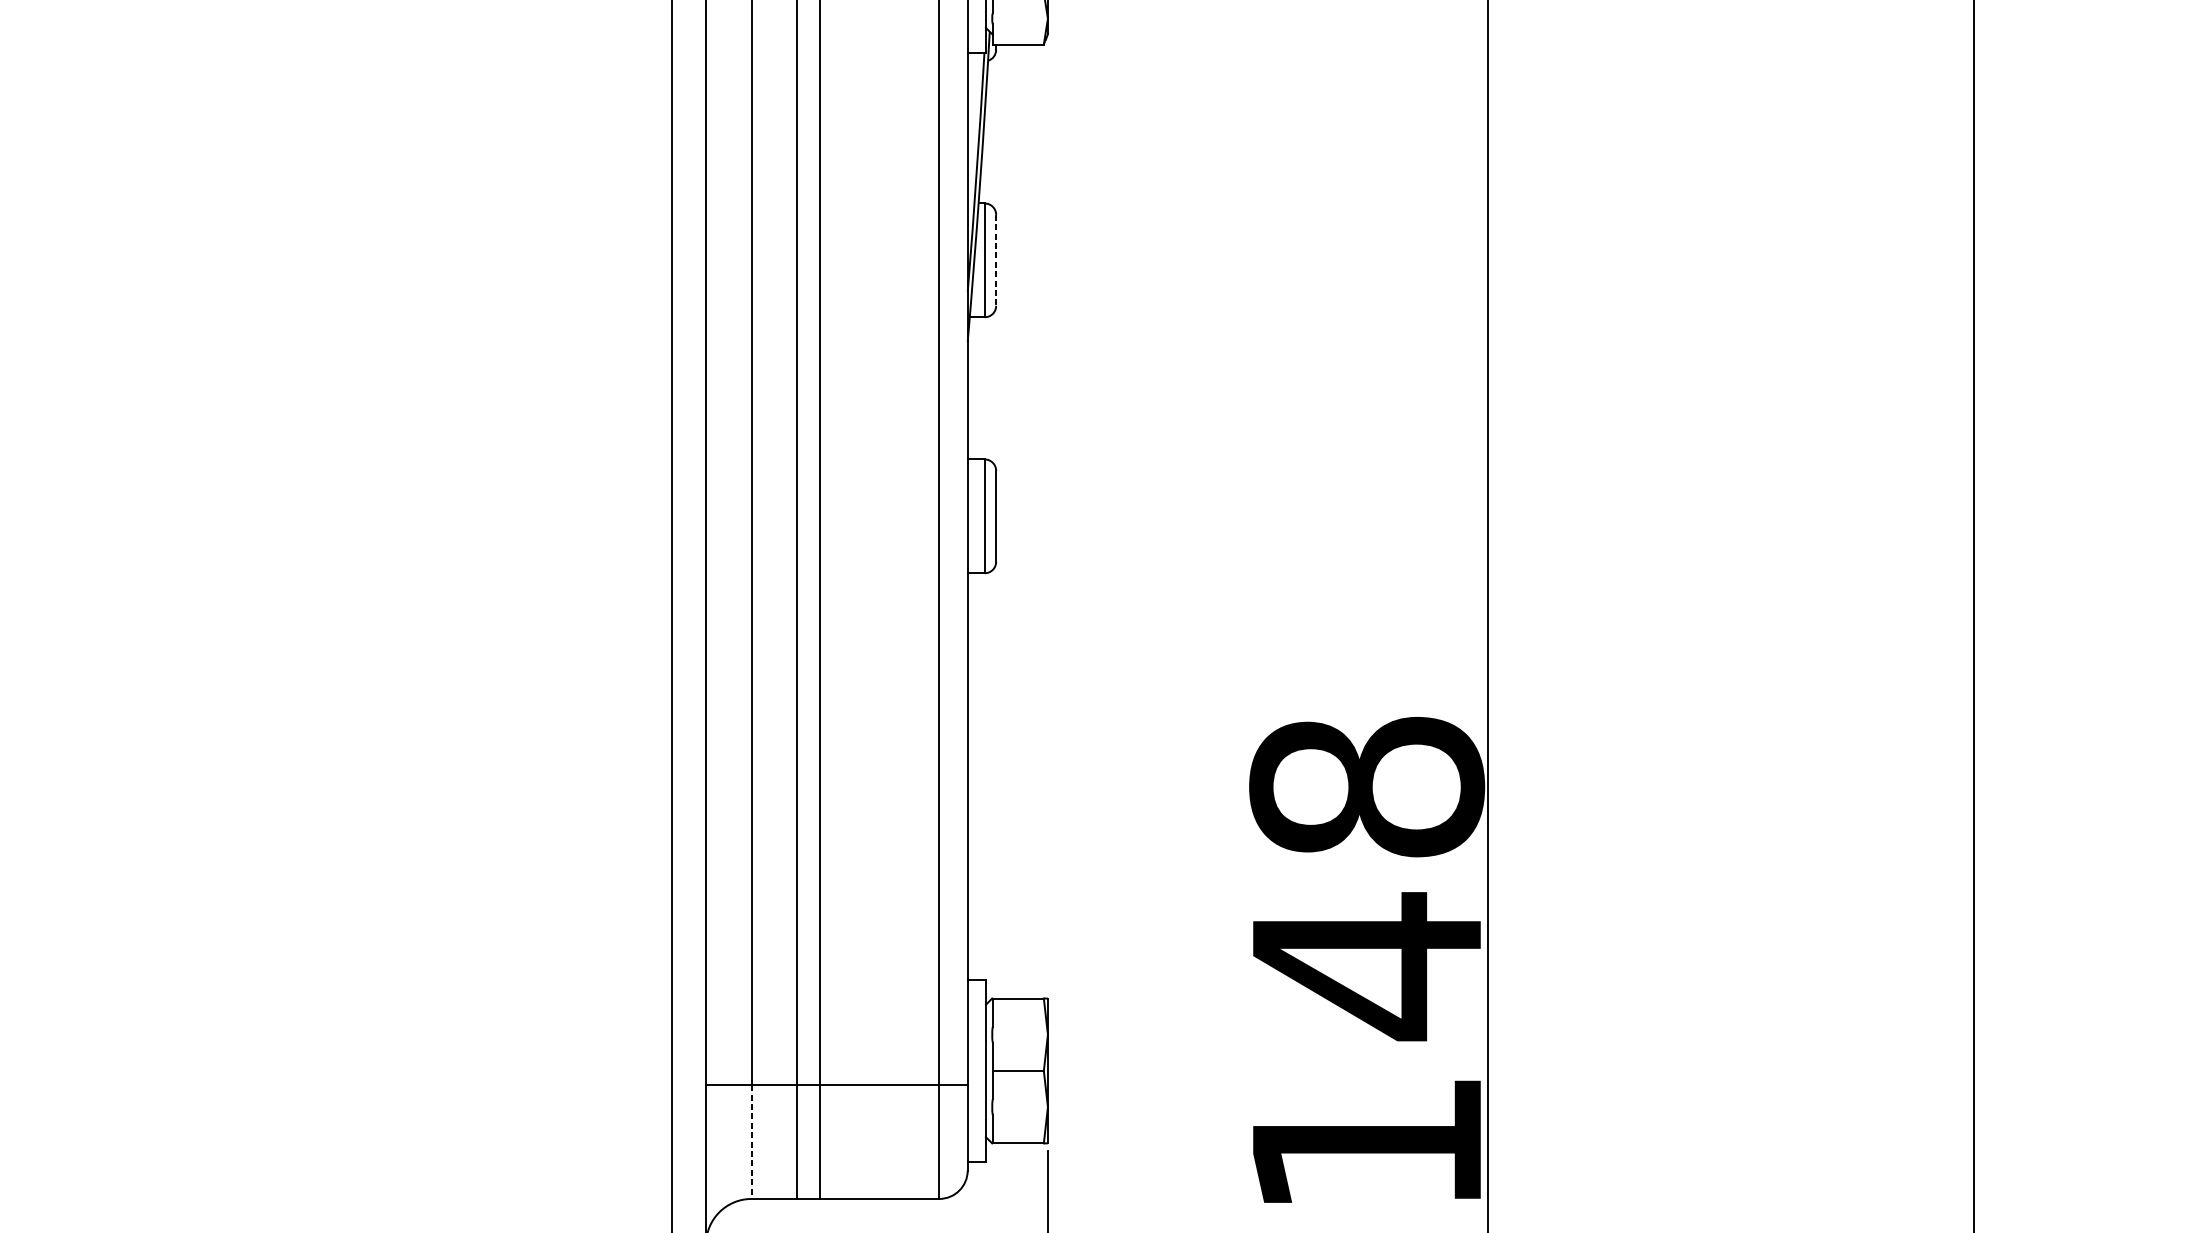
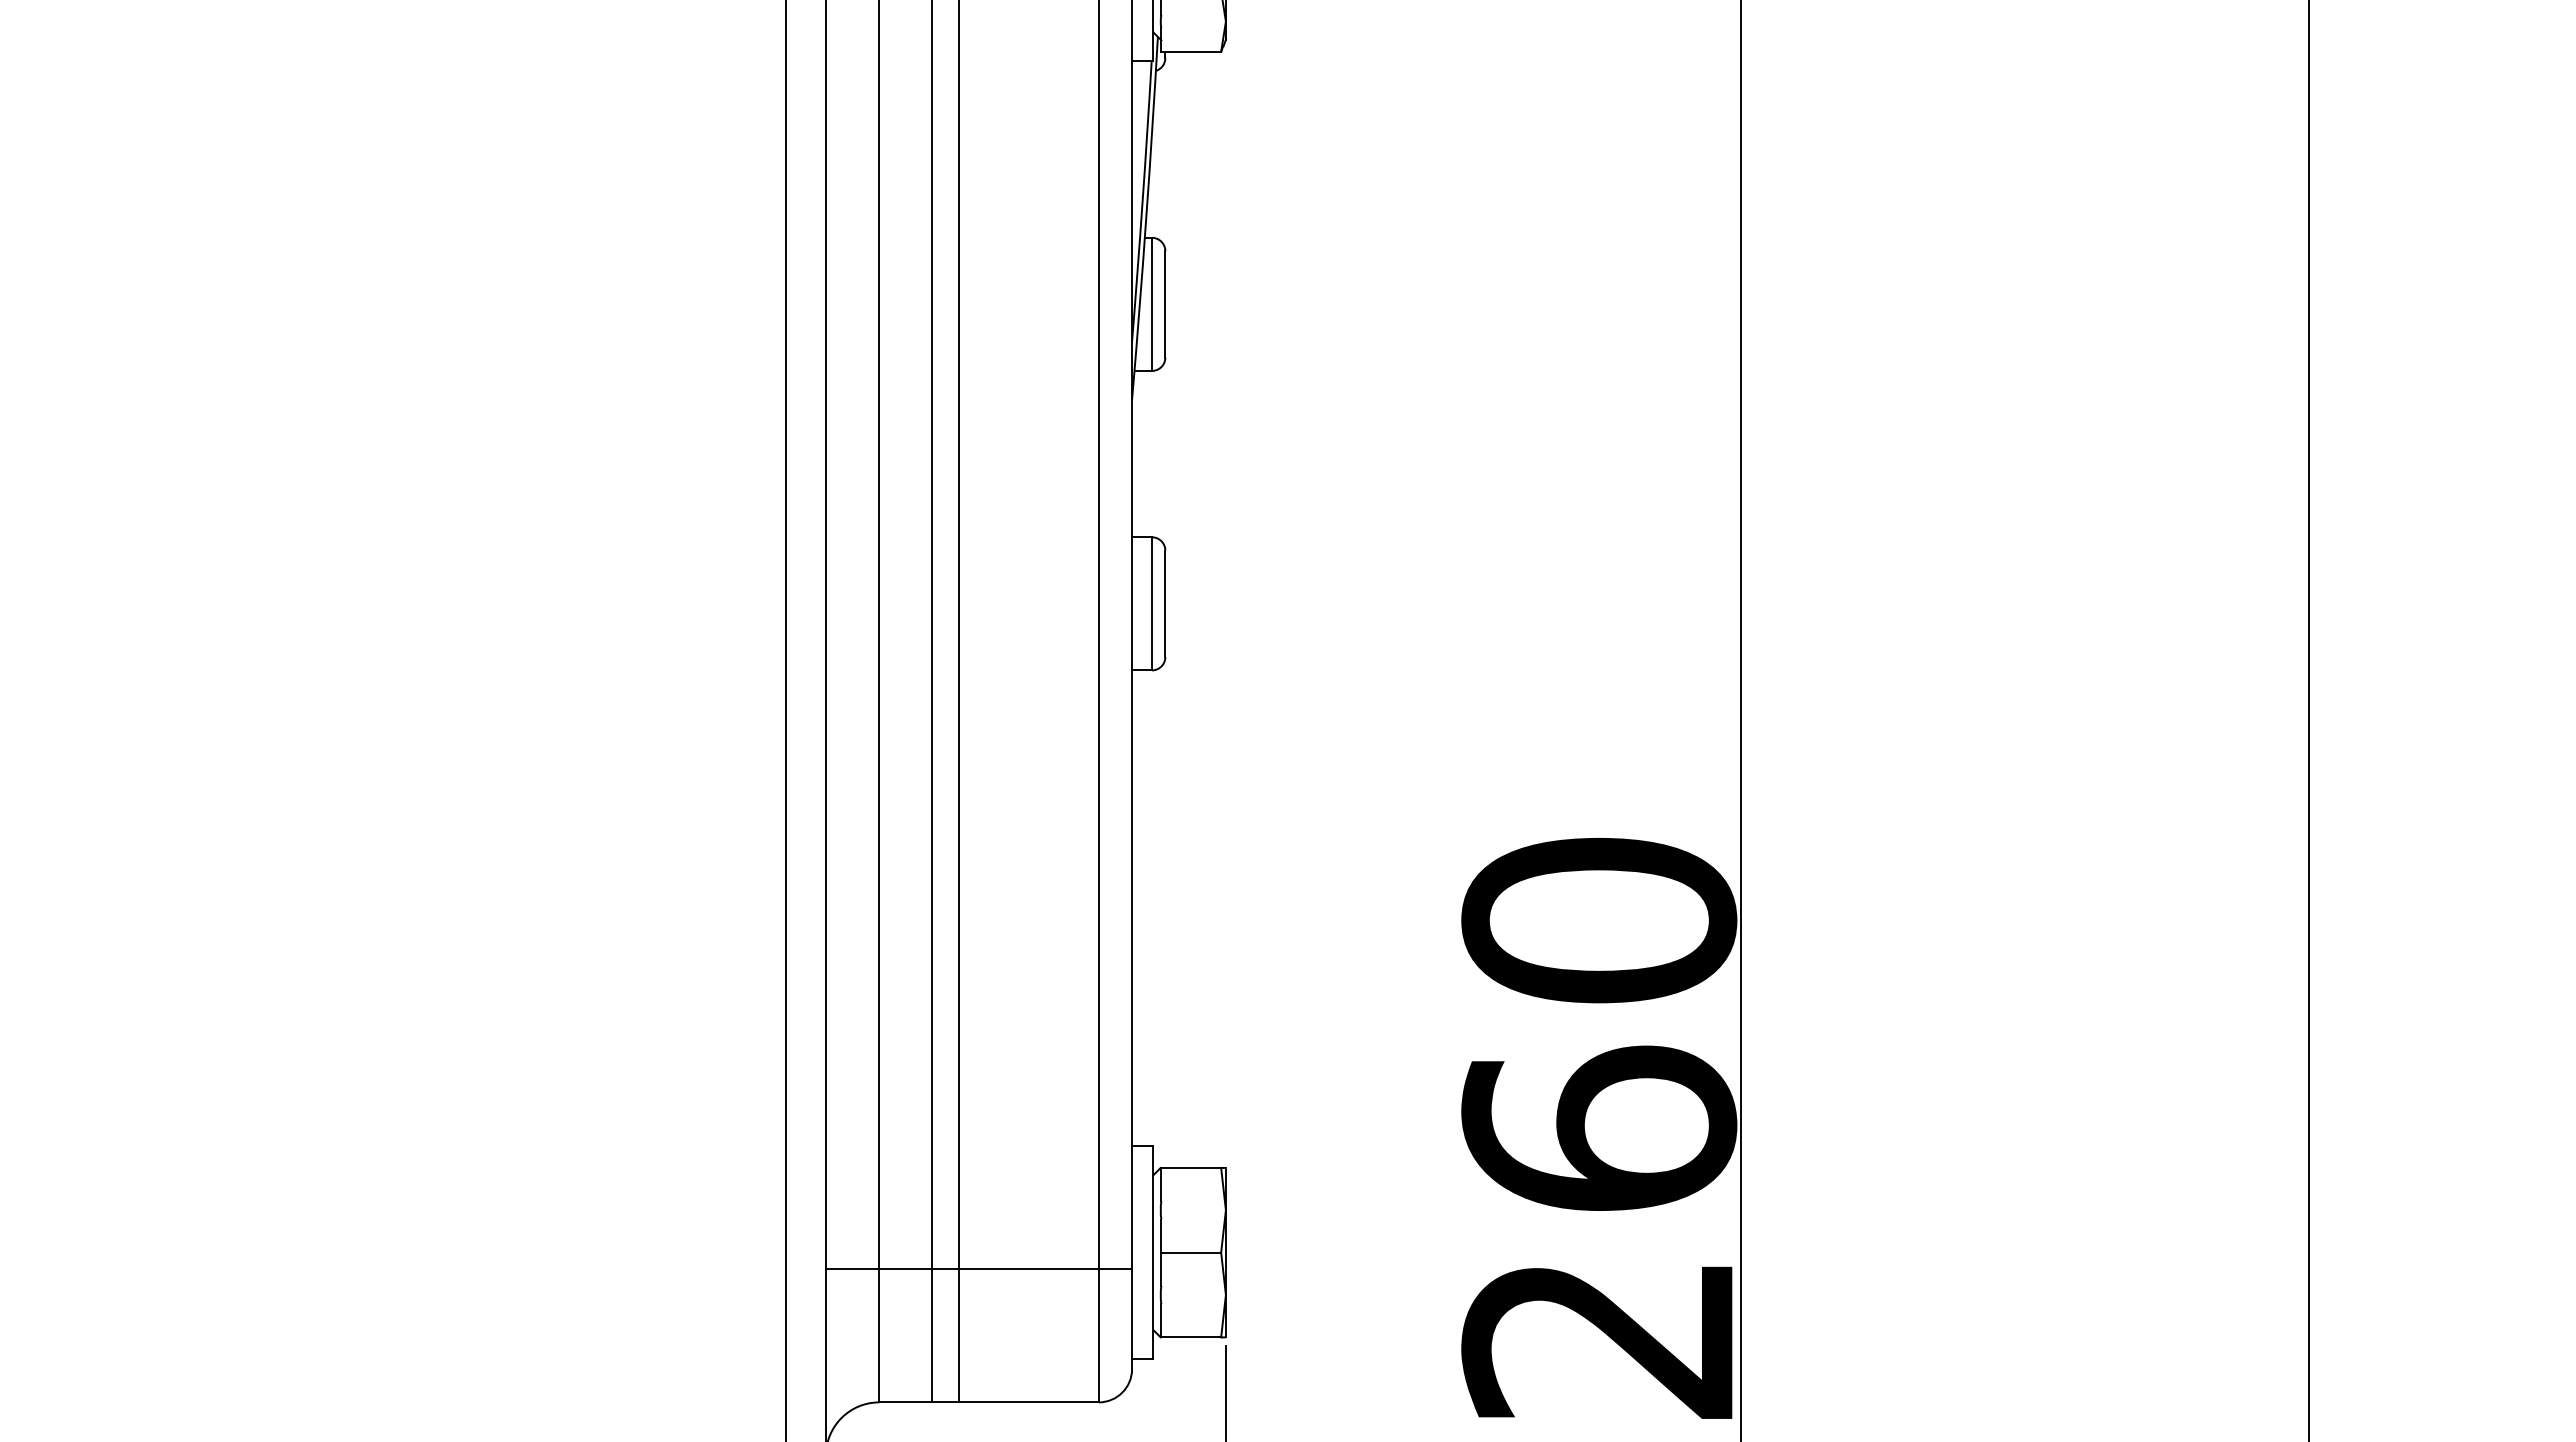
line: (996, 260) -> (1165, 304), dashed -> solid
text: (1367, 963) -> (1599, 1127), 148 -> 260
line: (751, 1141) -> (879, 1335), dashed -> solid

